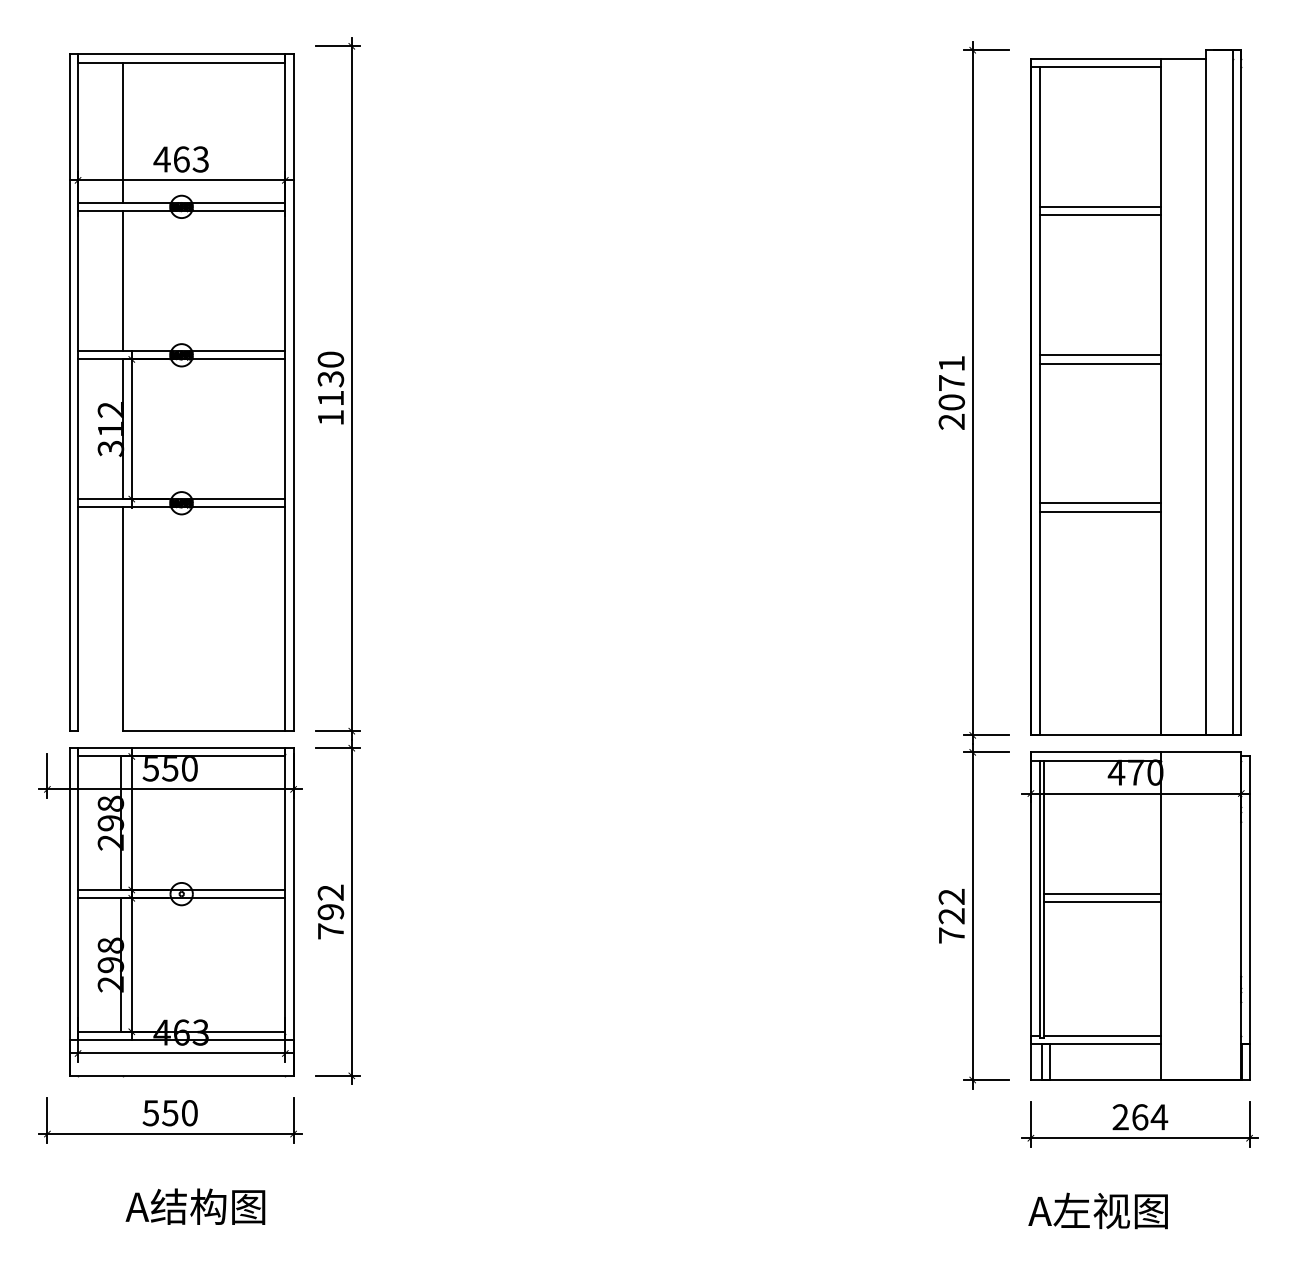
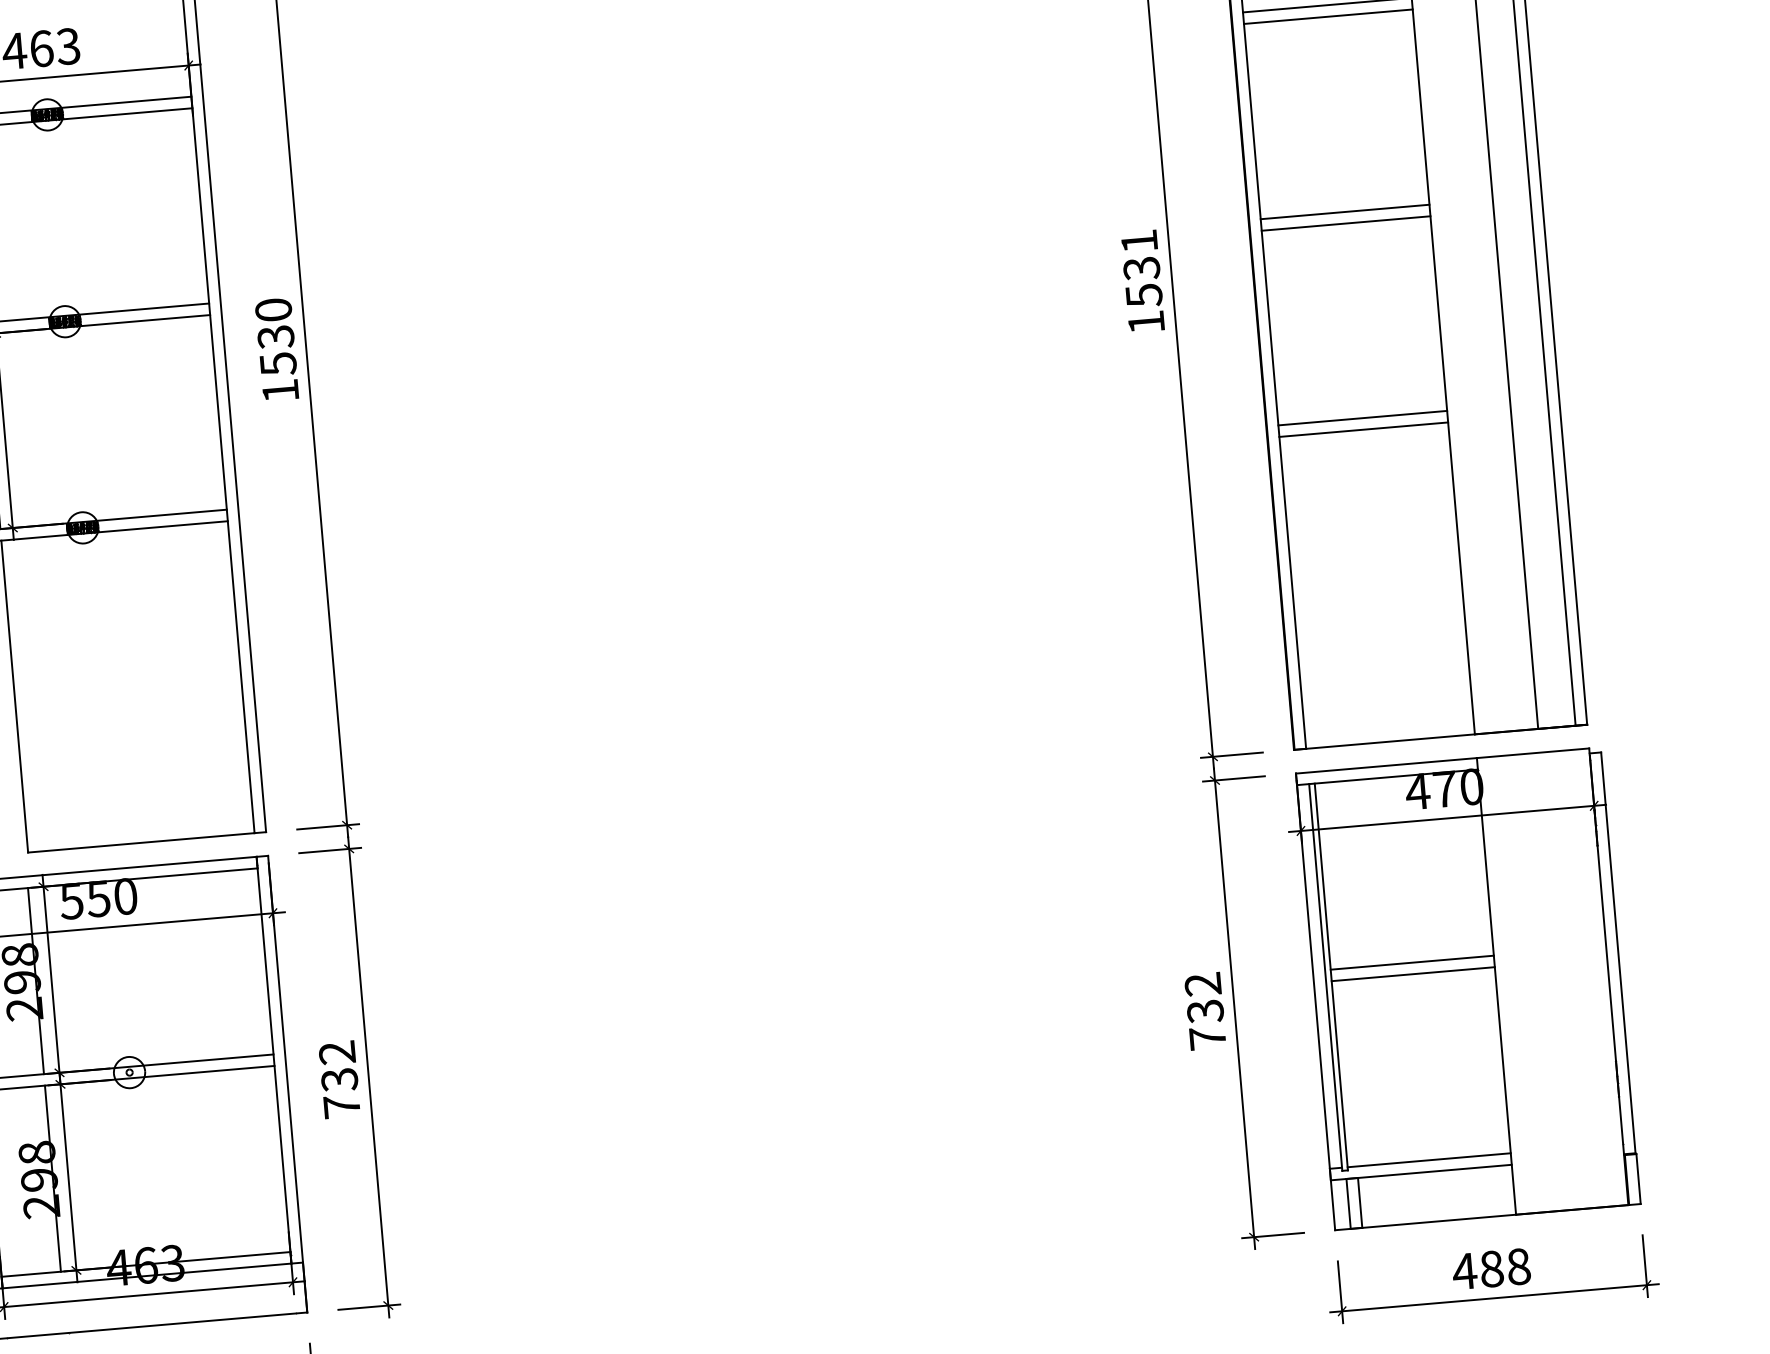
text: (331, 398) -> (279, 364), 1130 -> 1530
text: (951, 402) -> (1143, 295), 2071 -> 1531
text: (331, 912) -> (340, 1080), 792 -> 732
text: (952, 916) -> (1206, 1011), 722 -> 732
text: (1139, 1117) -> (1491, 1269), 264 -> 488

